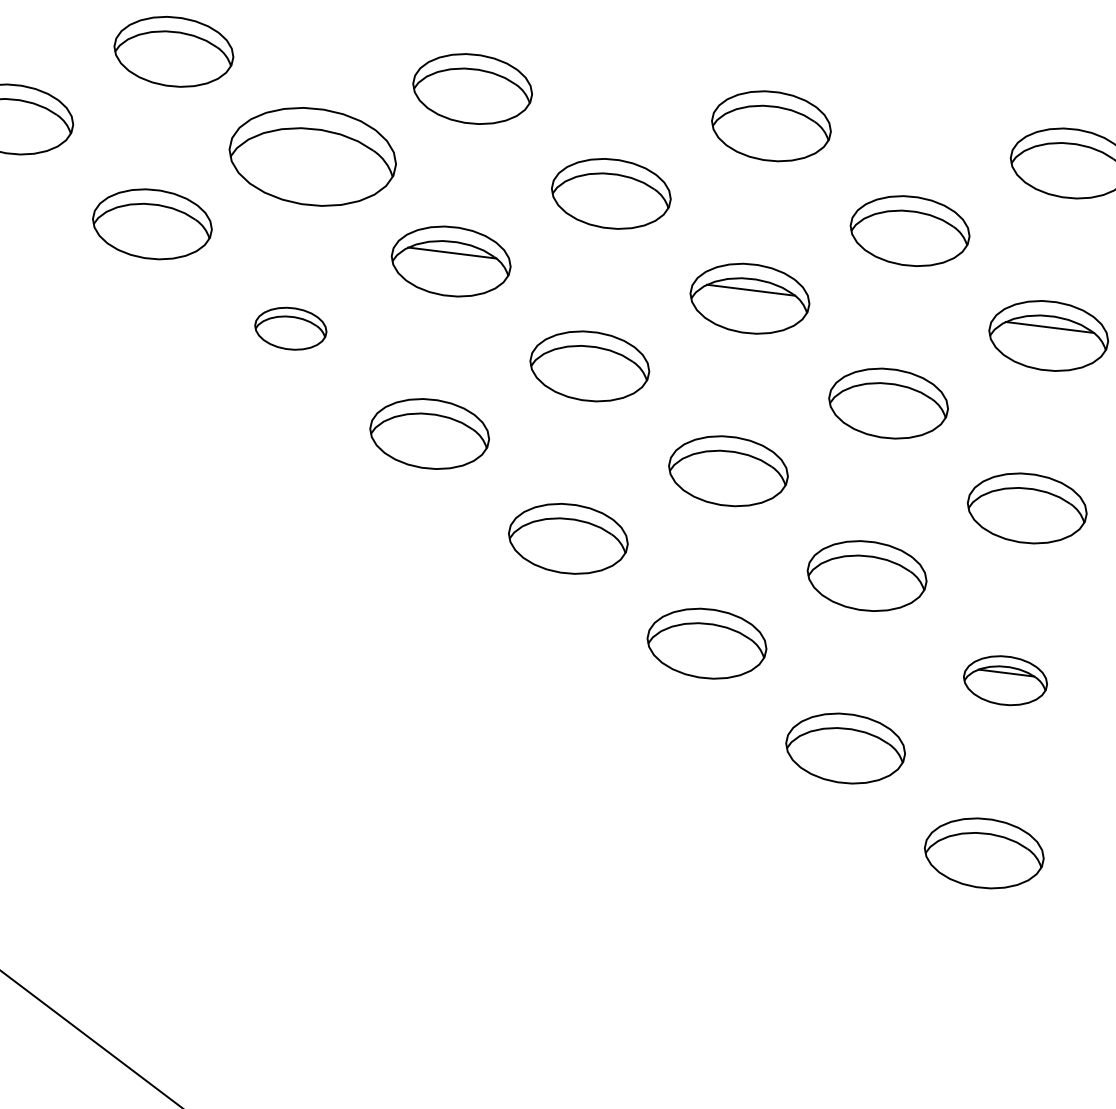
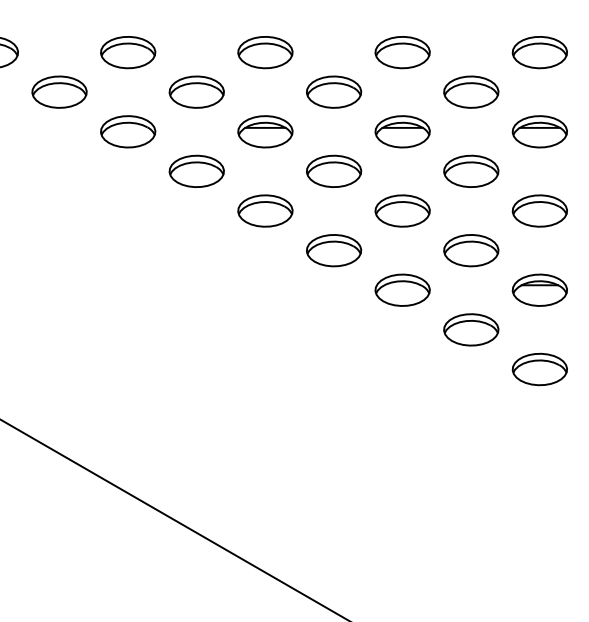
part: (312, 155) -> (196, 91), size x0.71
part: (290, 327) -> (196, 170), size x1.67
part: (1005, 679) -> (539, 289), size x1.43

